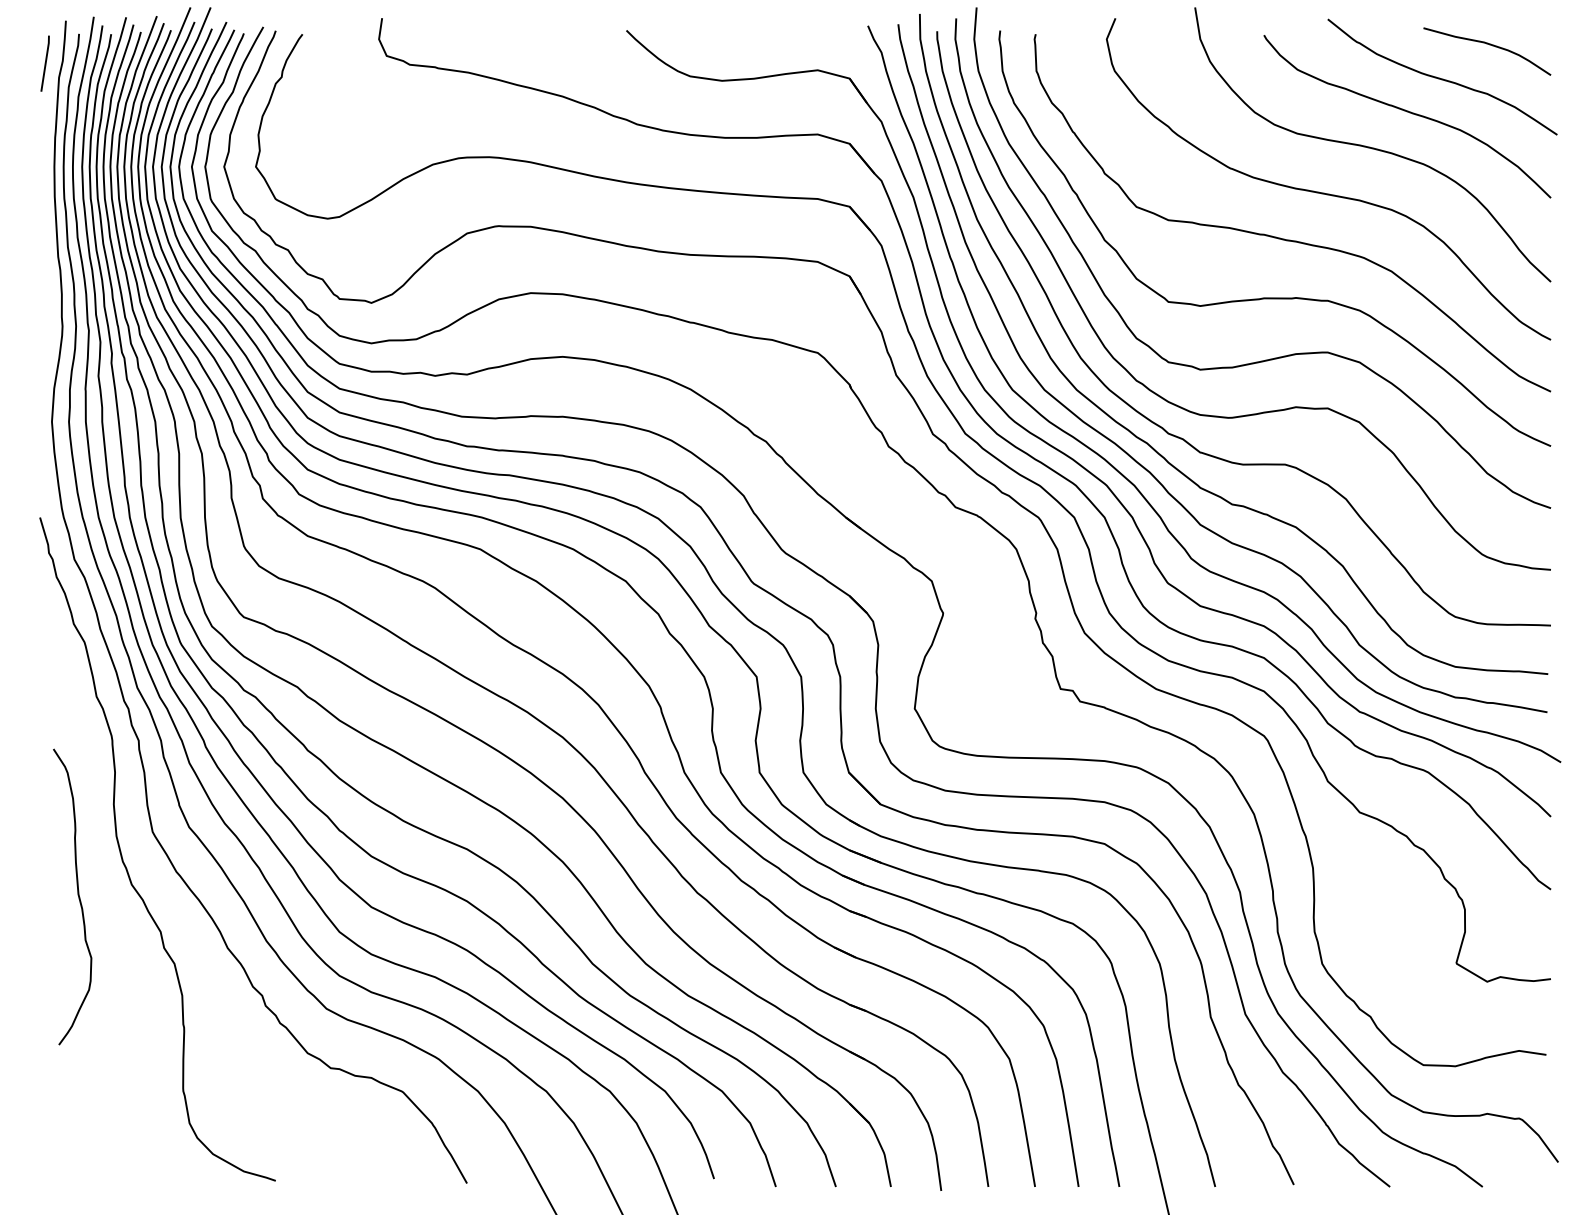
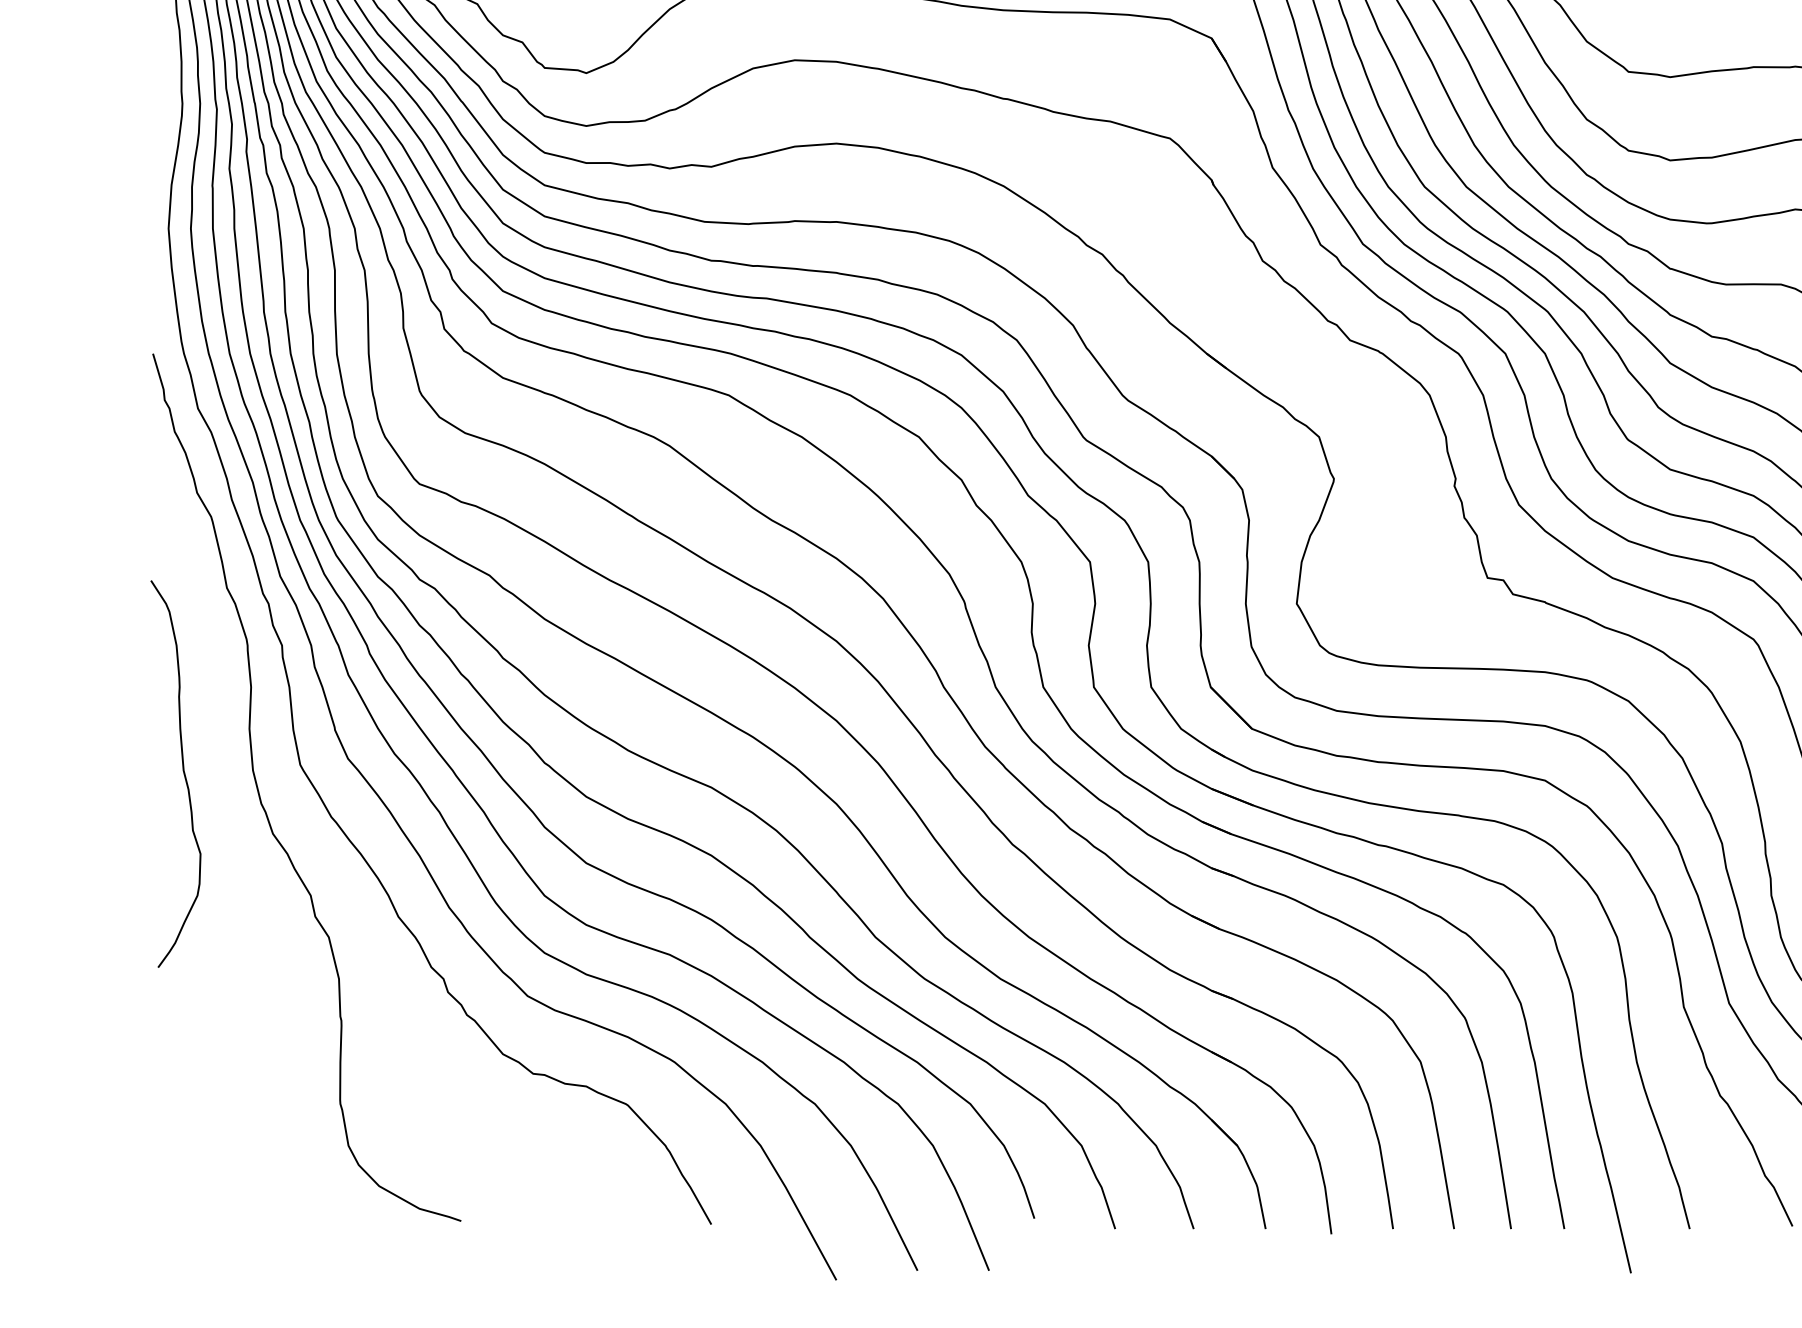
curve: (77, 895) -> (182, 772), moved

